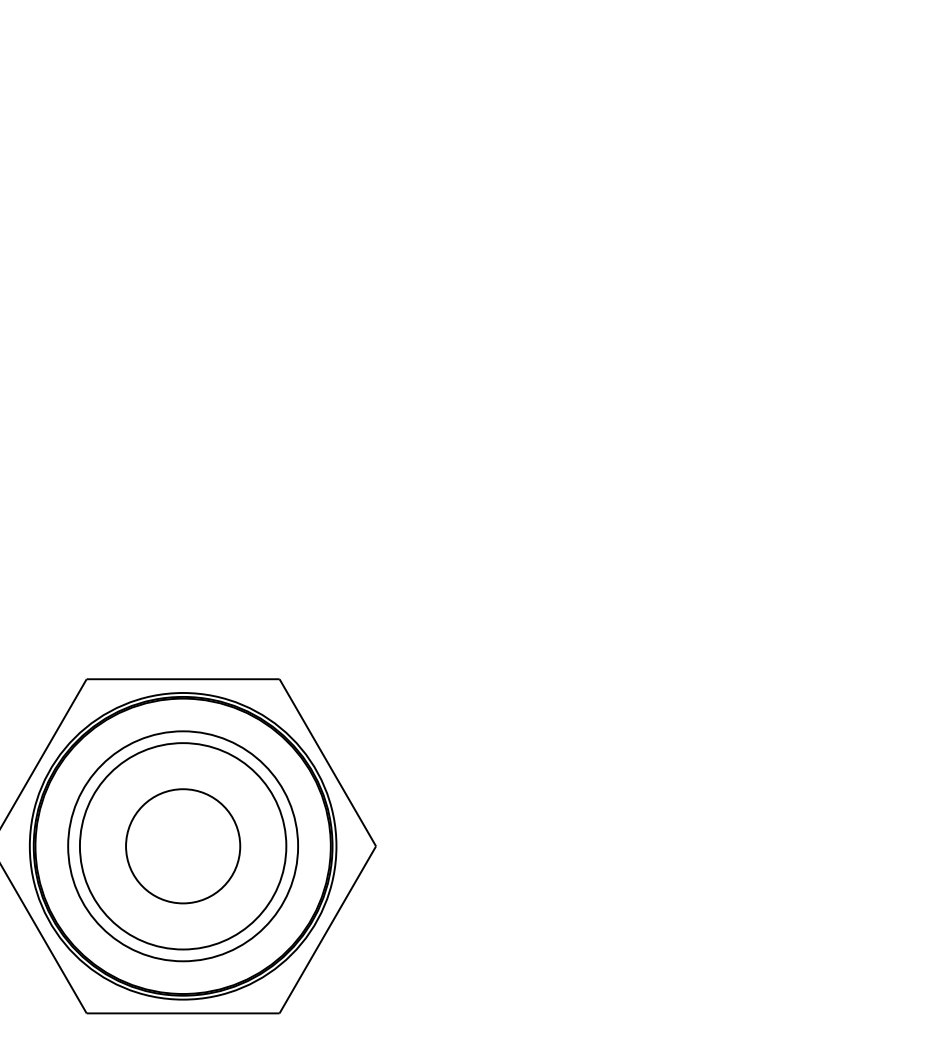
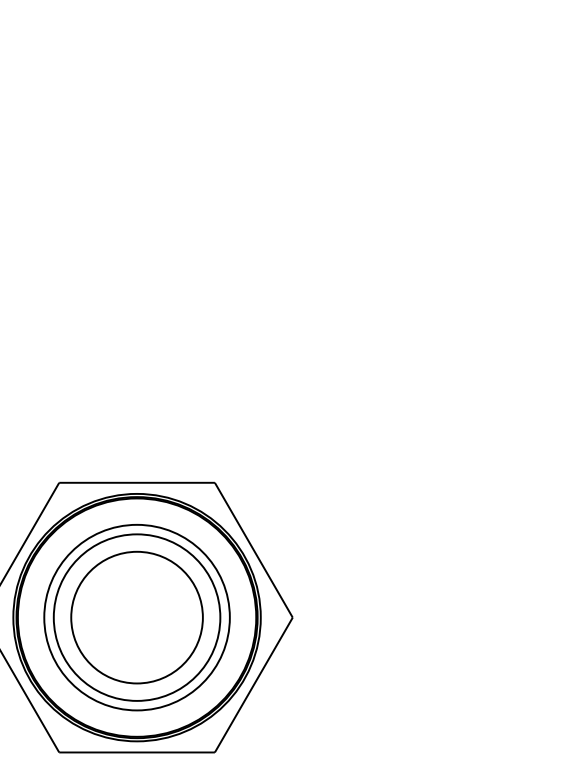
circle: (182, 845) -> (136, 616), size x1.43

